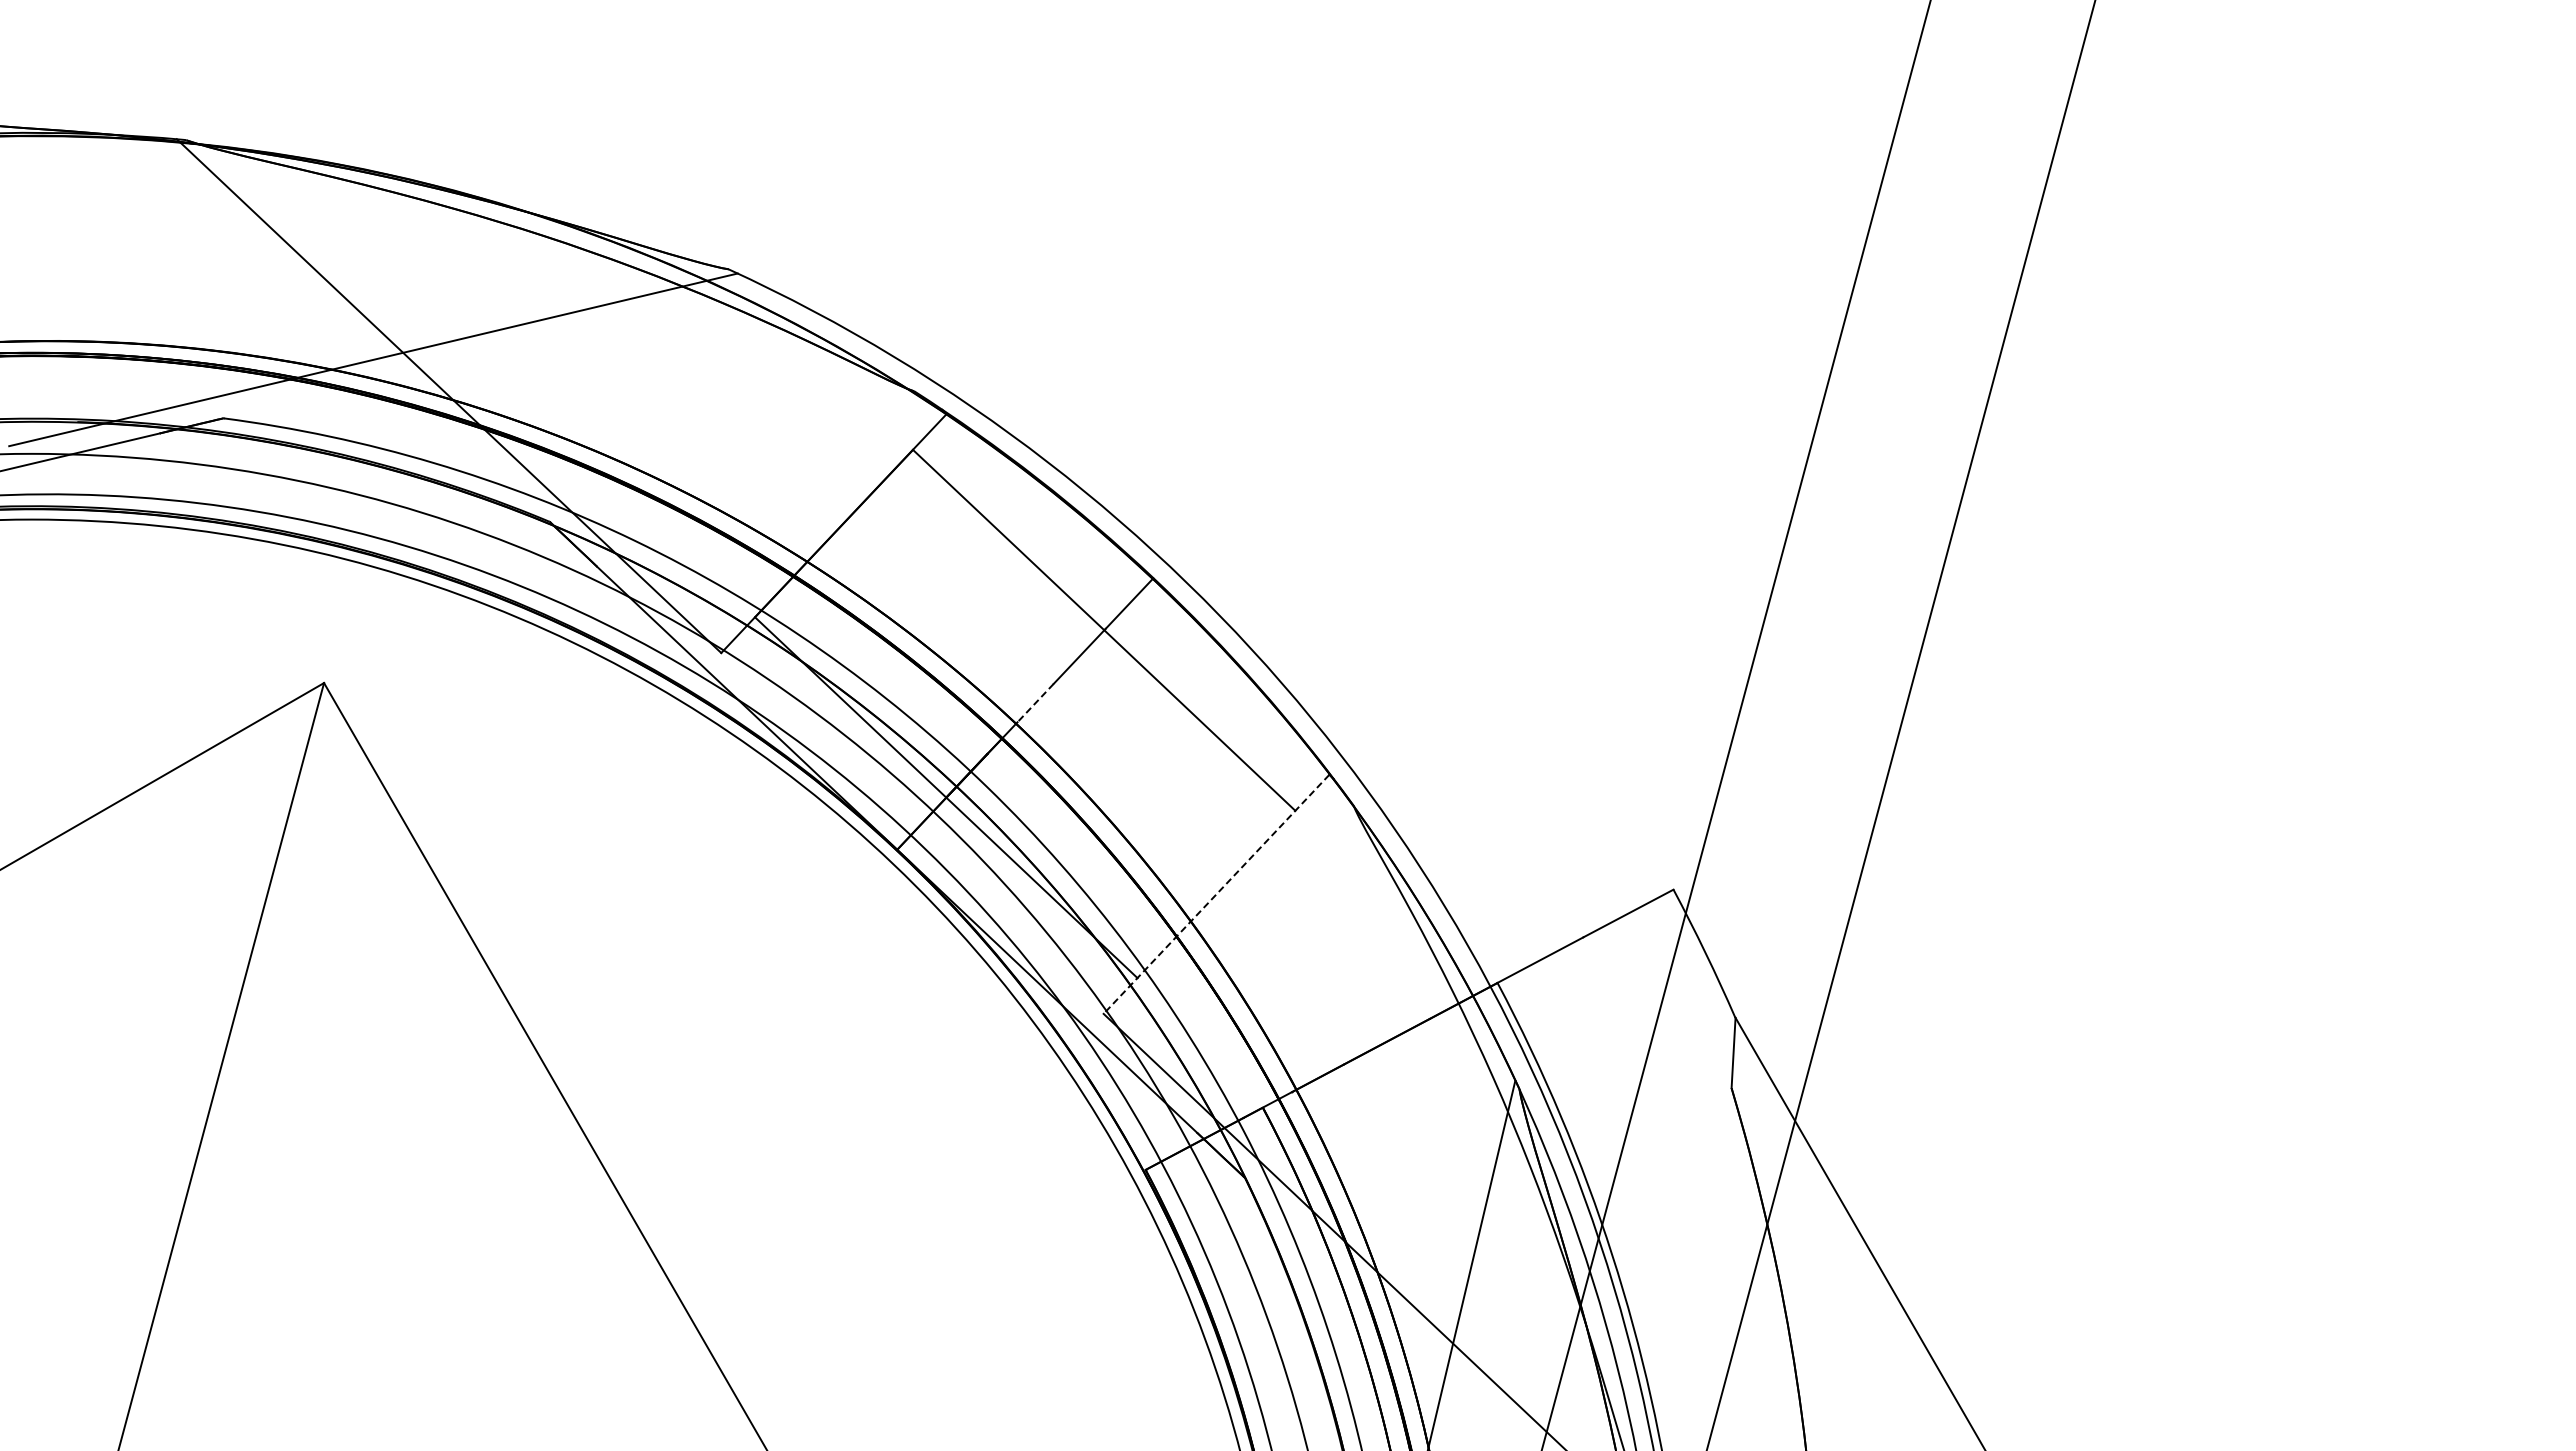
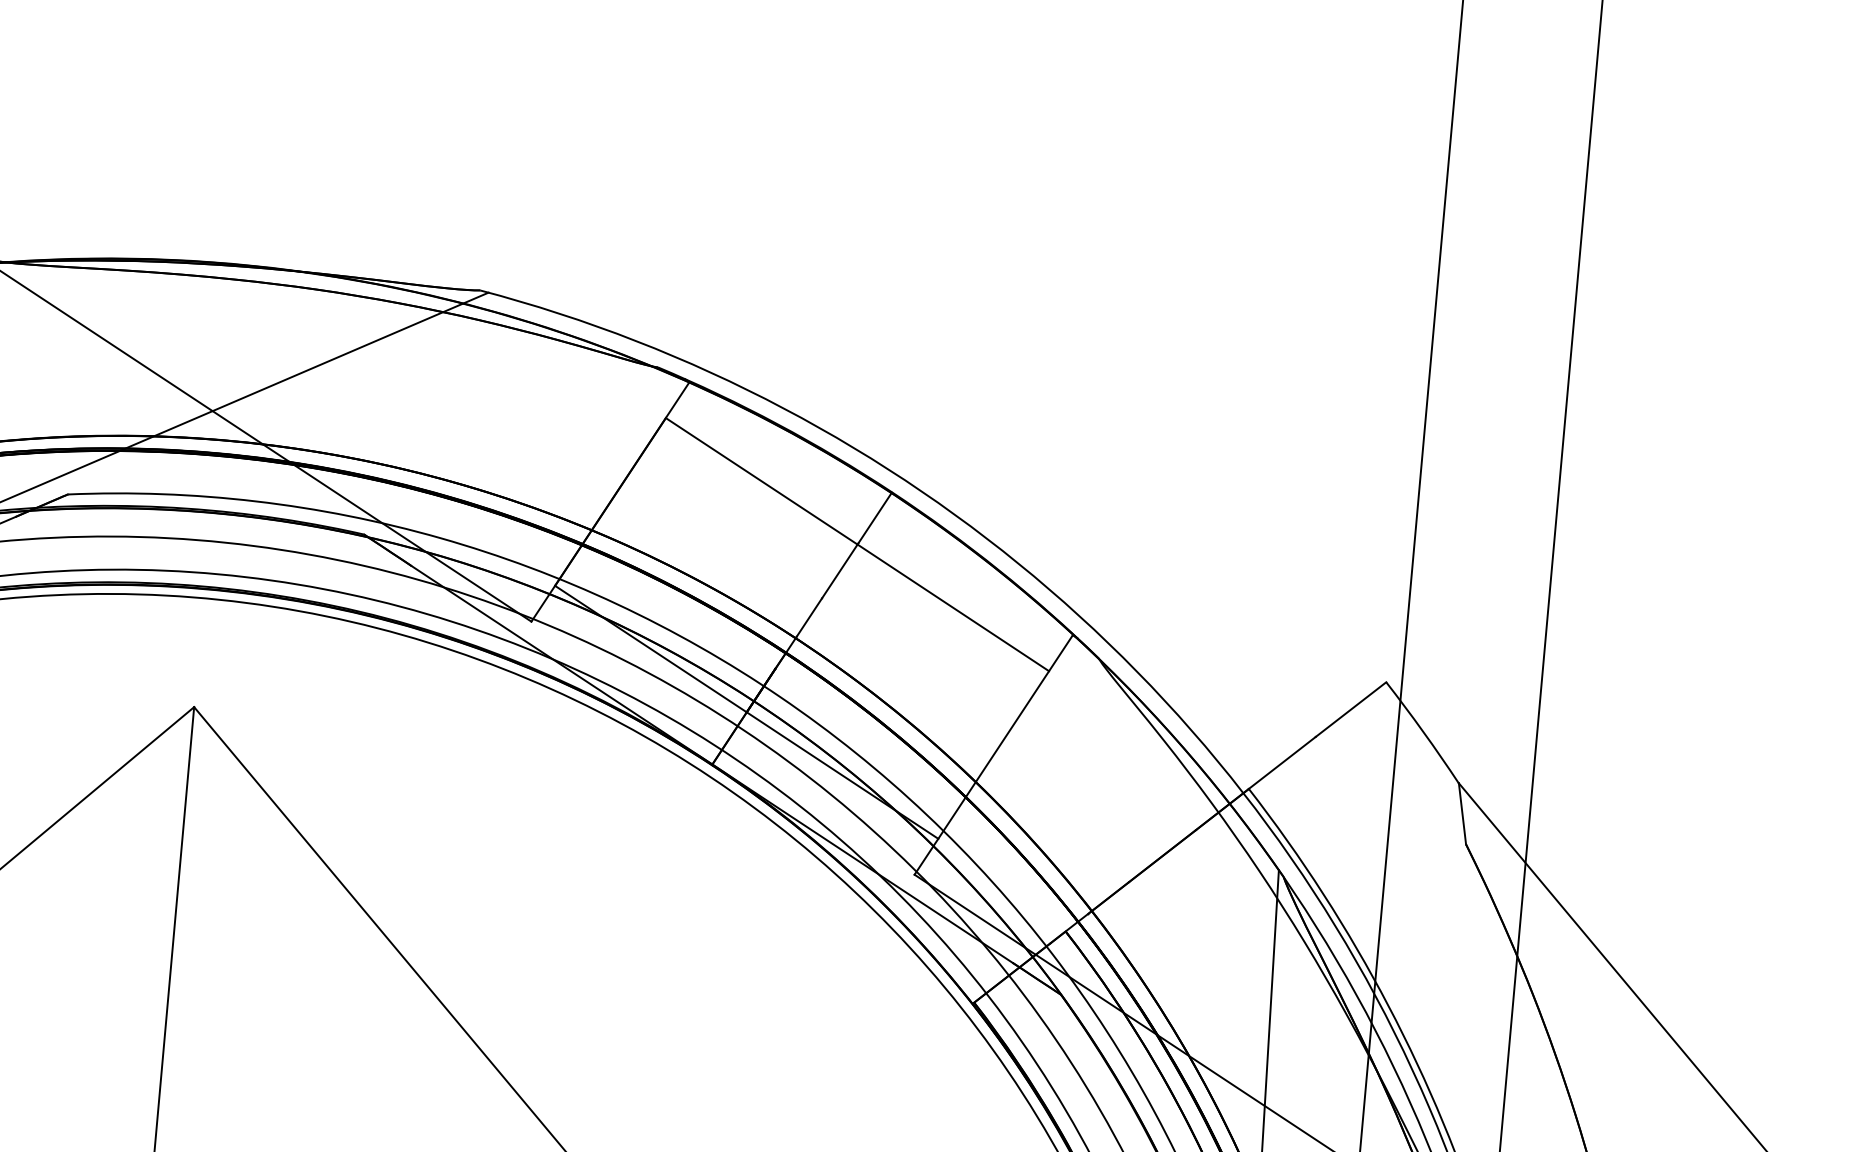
line: (1035, 703) -> (809, 617), dashed -> solid
line: (1216, 894) -> (993, 755), dashed -> solid

